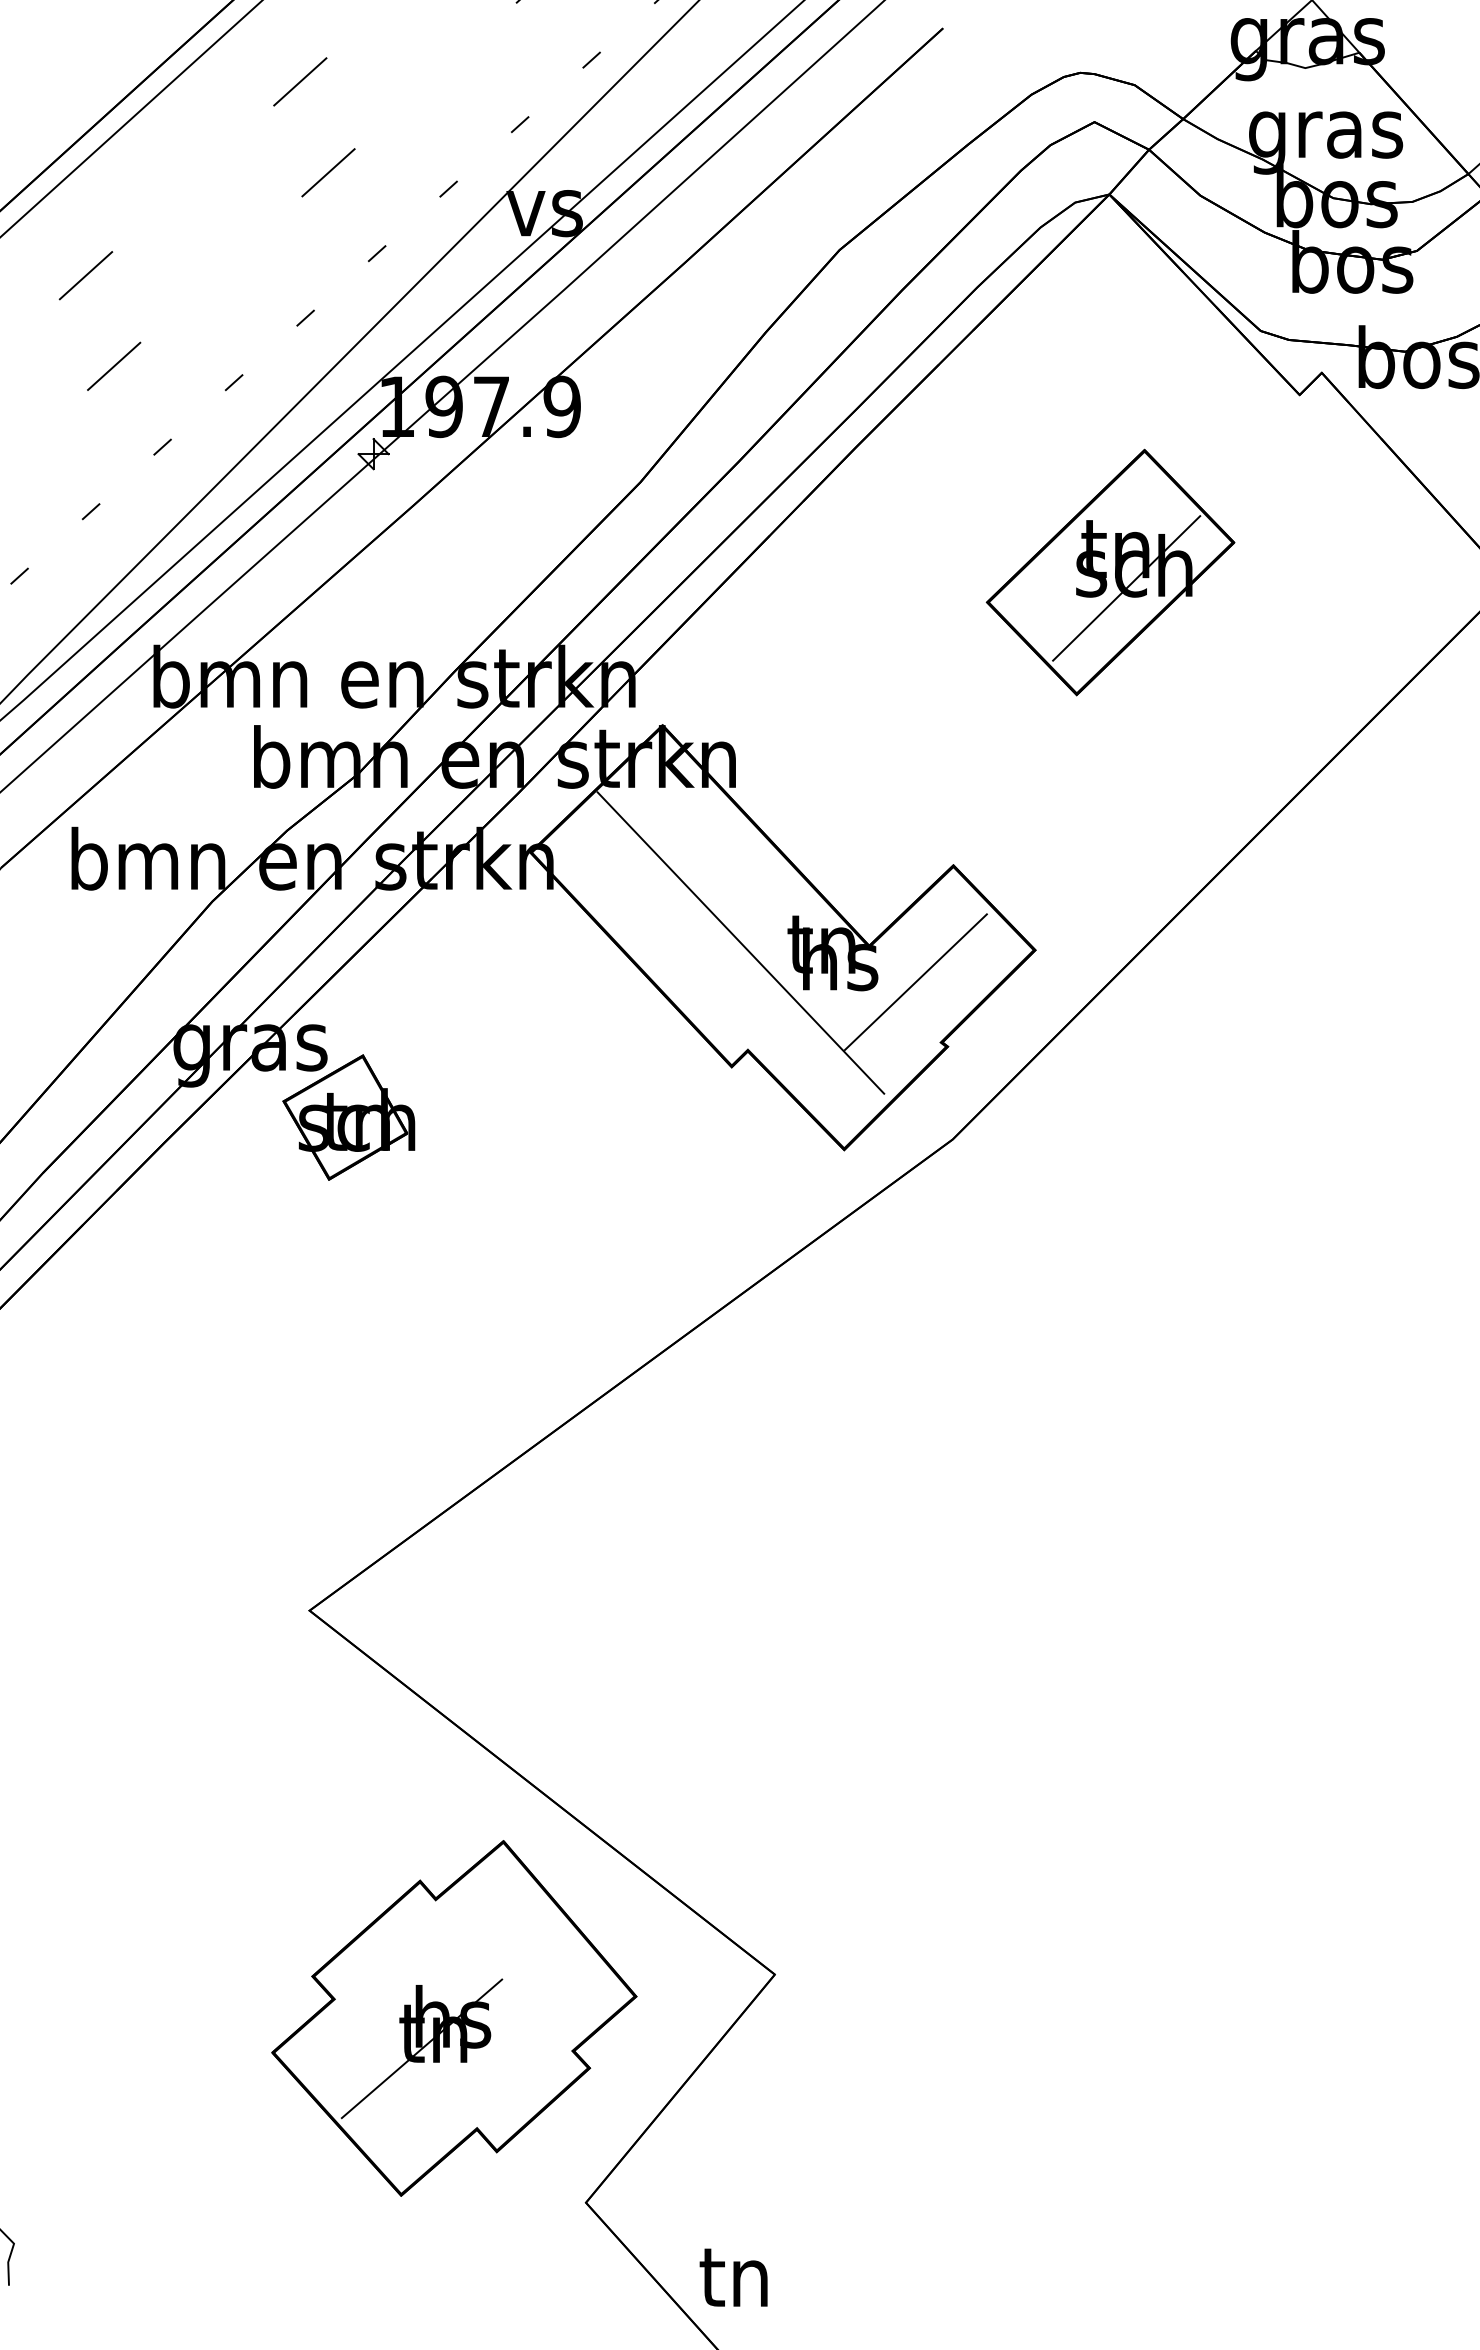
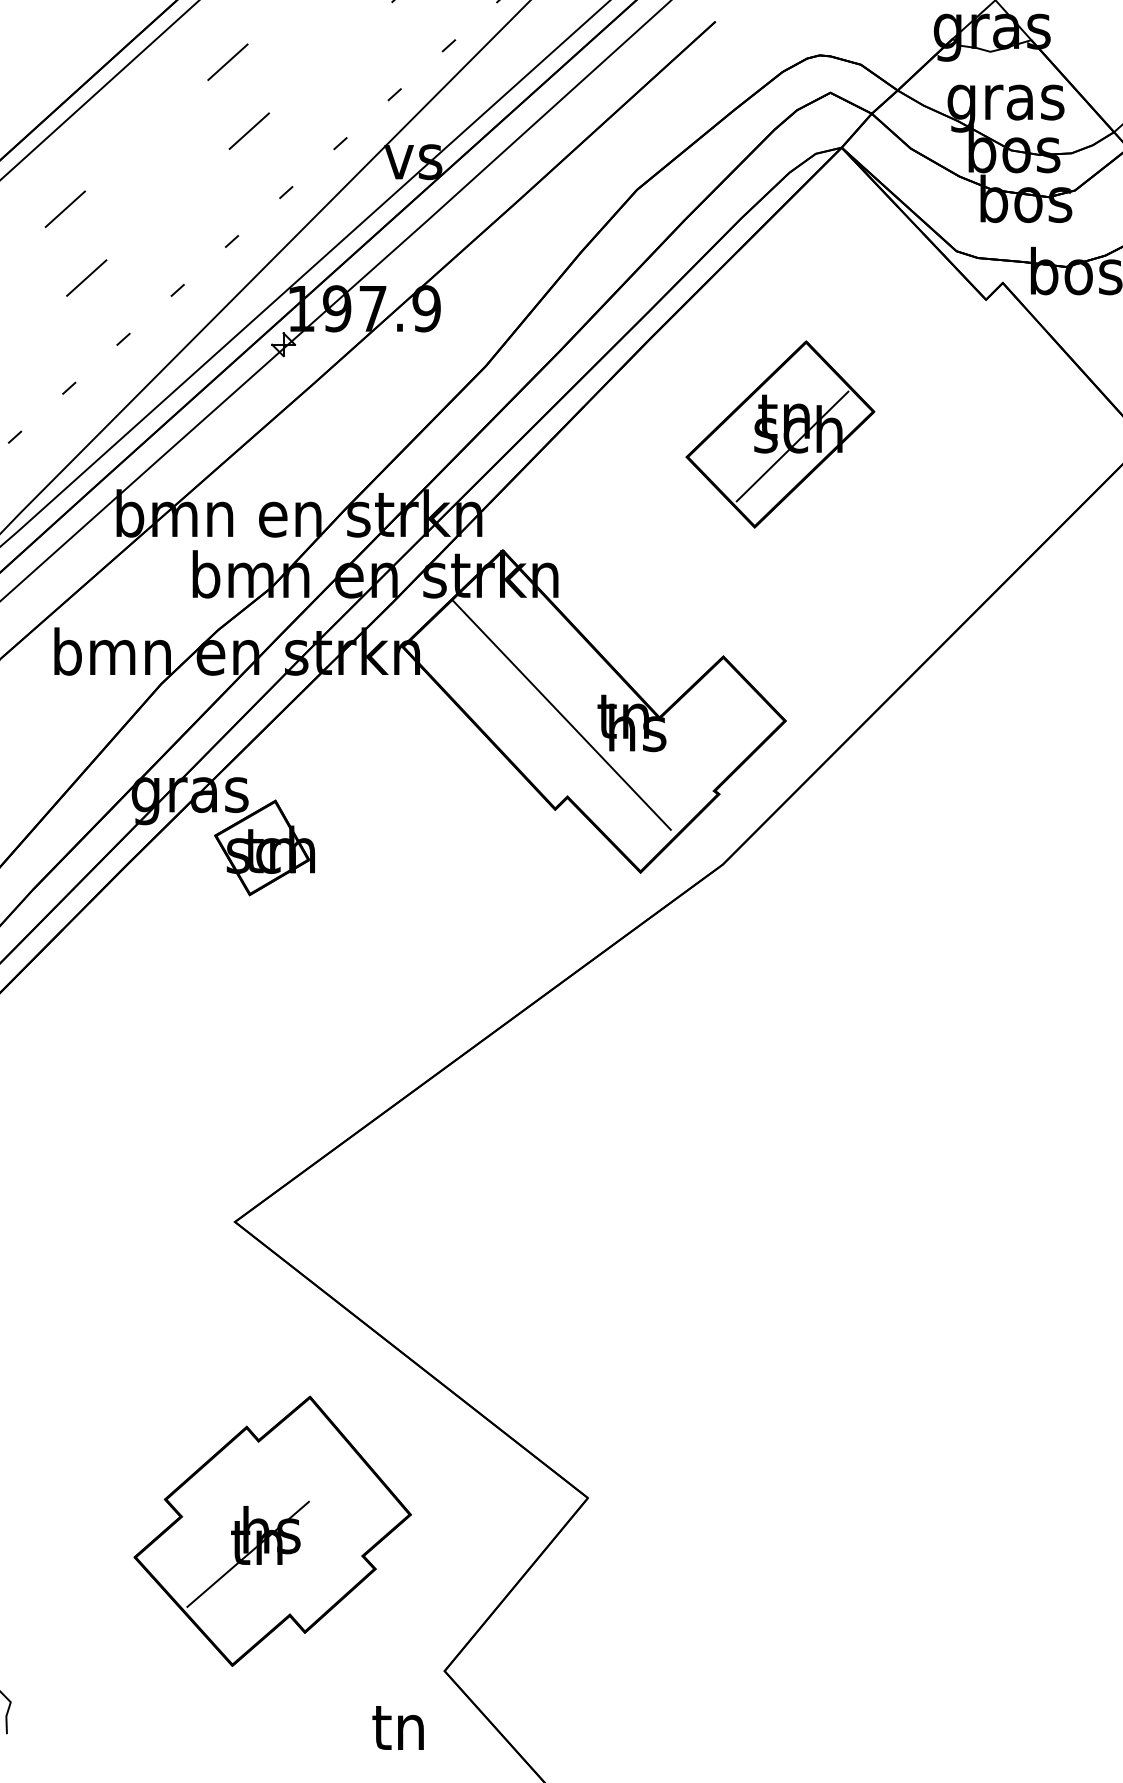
part: (1110, 572) -> (780, 434), moved
line: (915, 982) -> (694, 745), removed
part: (454, 2018) -> (272, 1531), moved
text: (733, 2277) -> (398, 1727), moved

